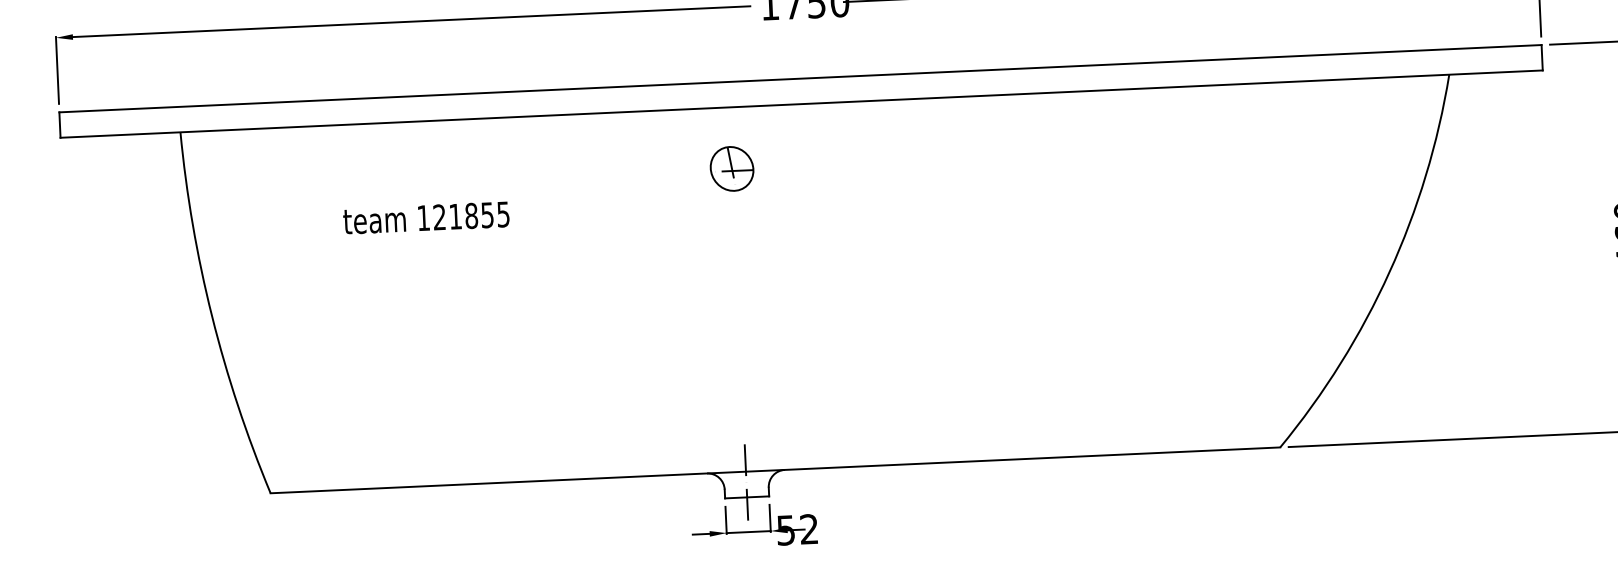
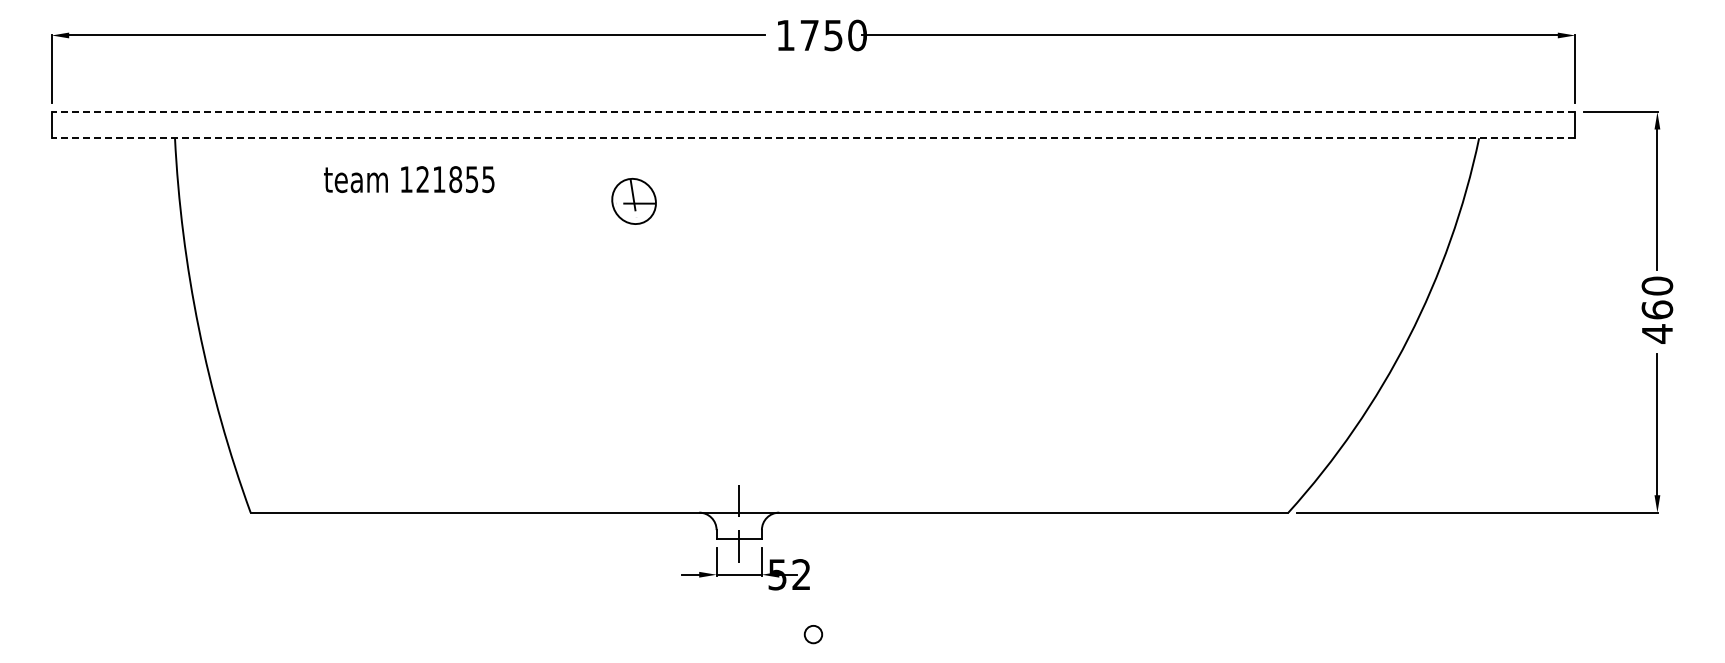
line: (800, 79) -> (813, 112), solid -> dashed
line: (801, 104) -> (813, 138), solid -> dashed
part: (731, 169) -> (633, 201), moved
text: (426, 217) -> (409, 179), moved

